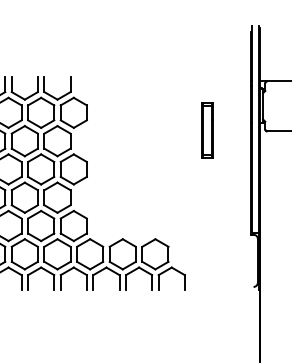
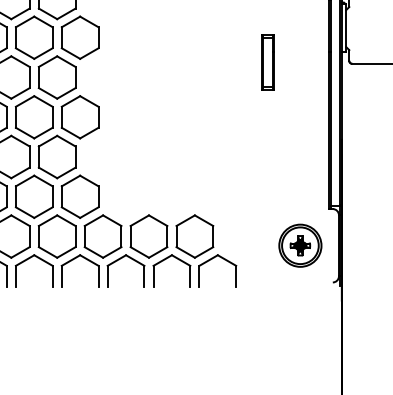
part: (207, 130) -> (268, 62), size x0.71
part: (230, 260) -> (300, 245), added

